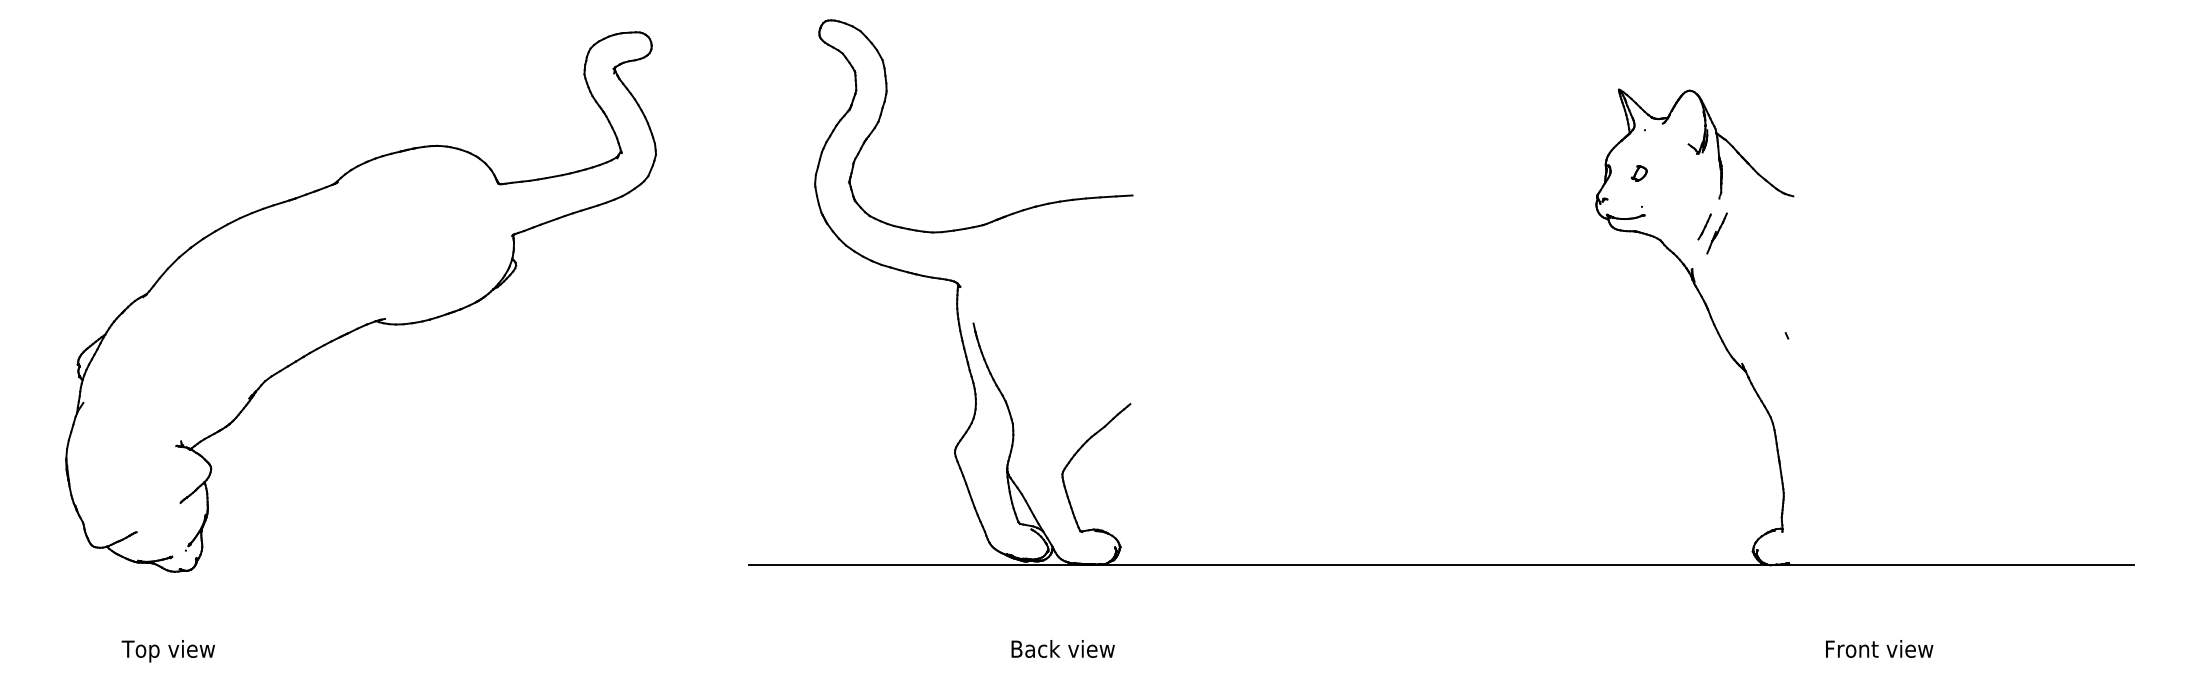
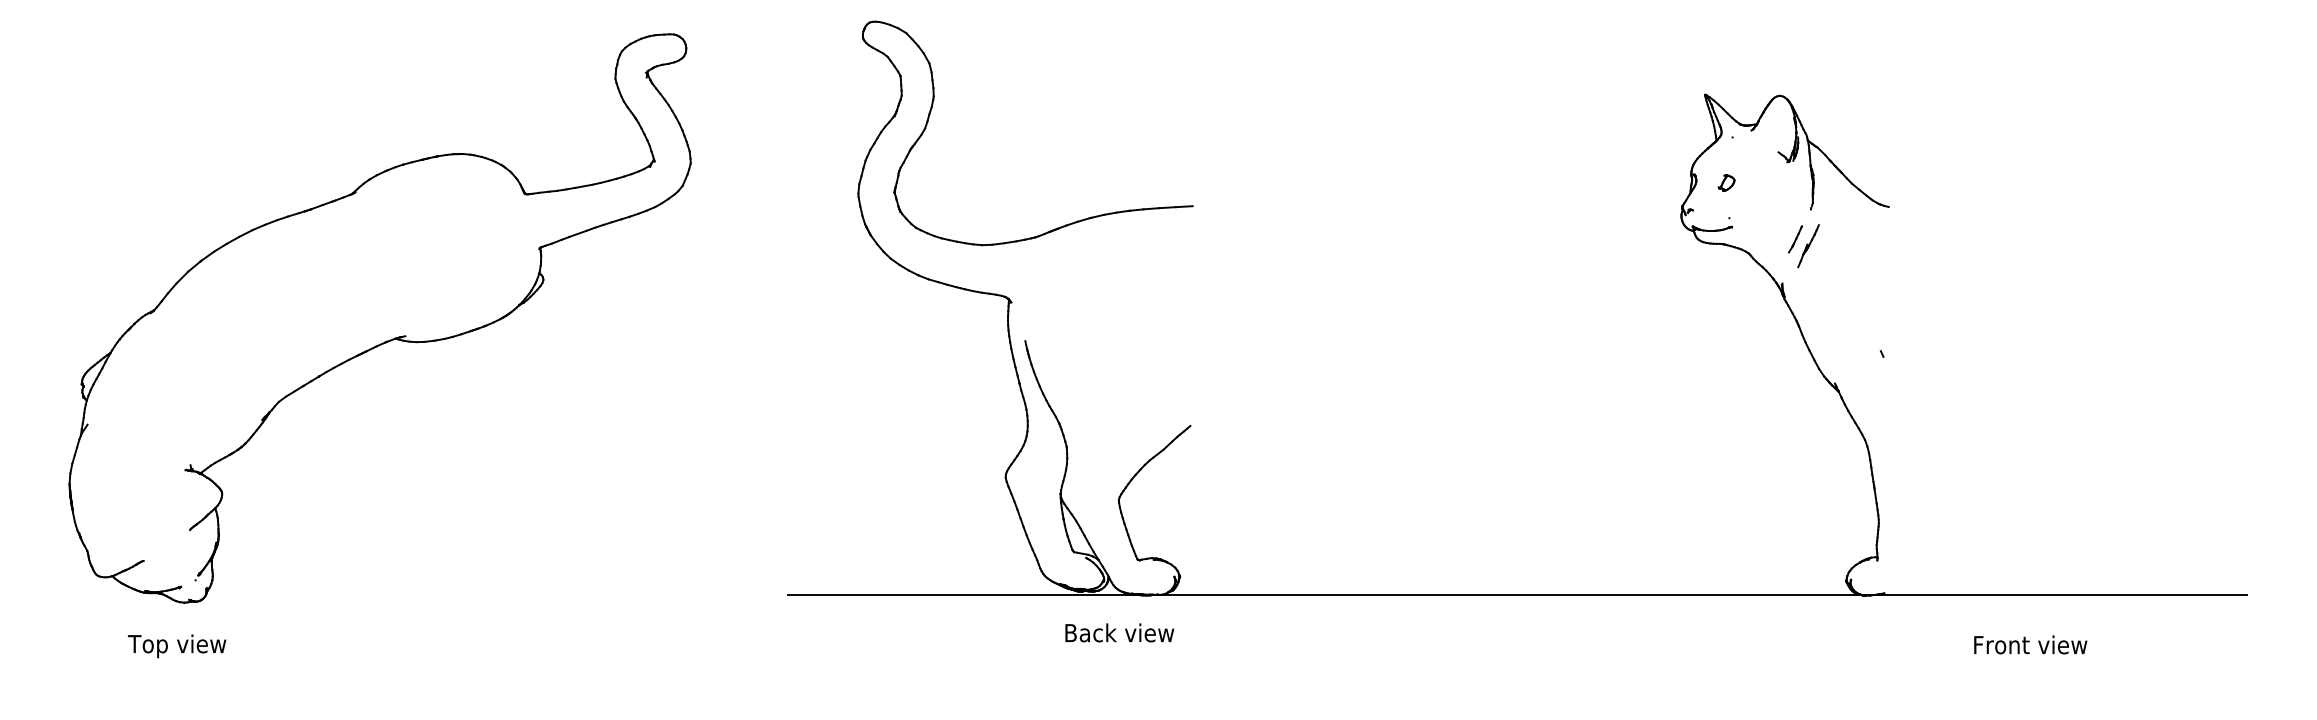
text: (1062, 648) -> (1119, 632), moved
text: (1879, 648) -> (2030, 644), moved
text: (168, 651) -> (177, 646), moved

